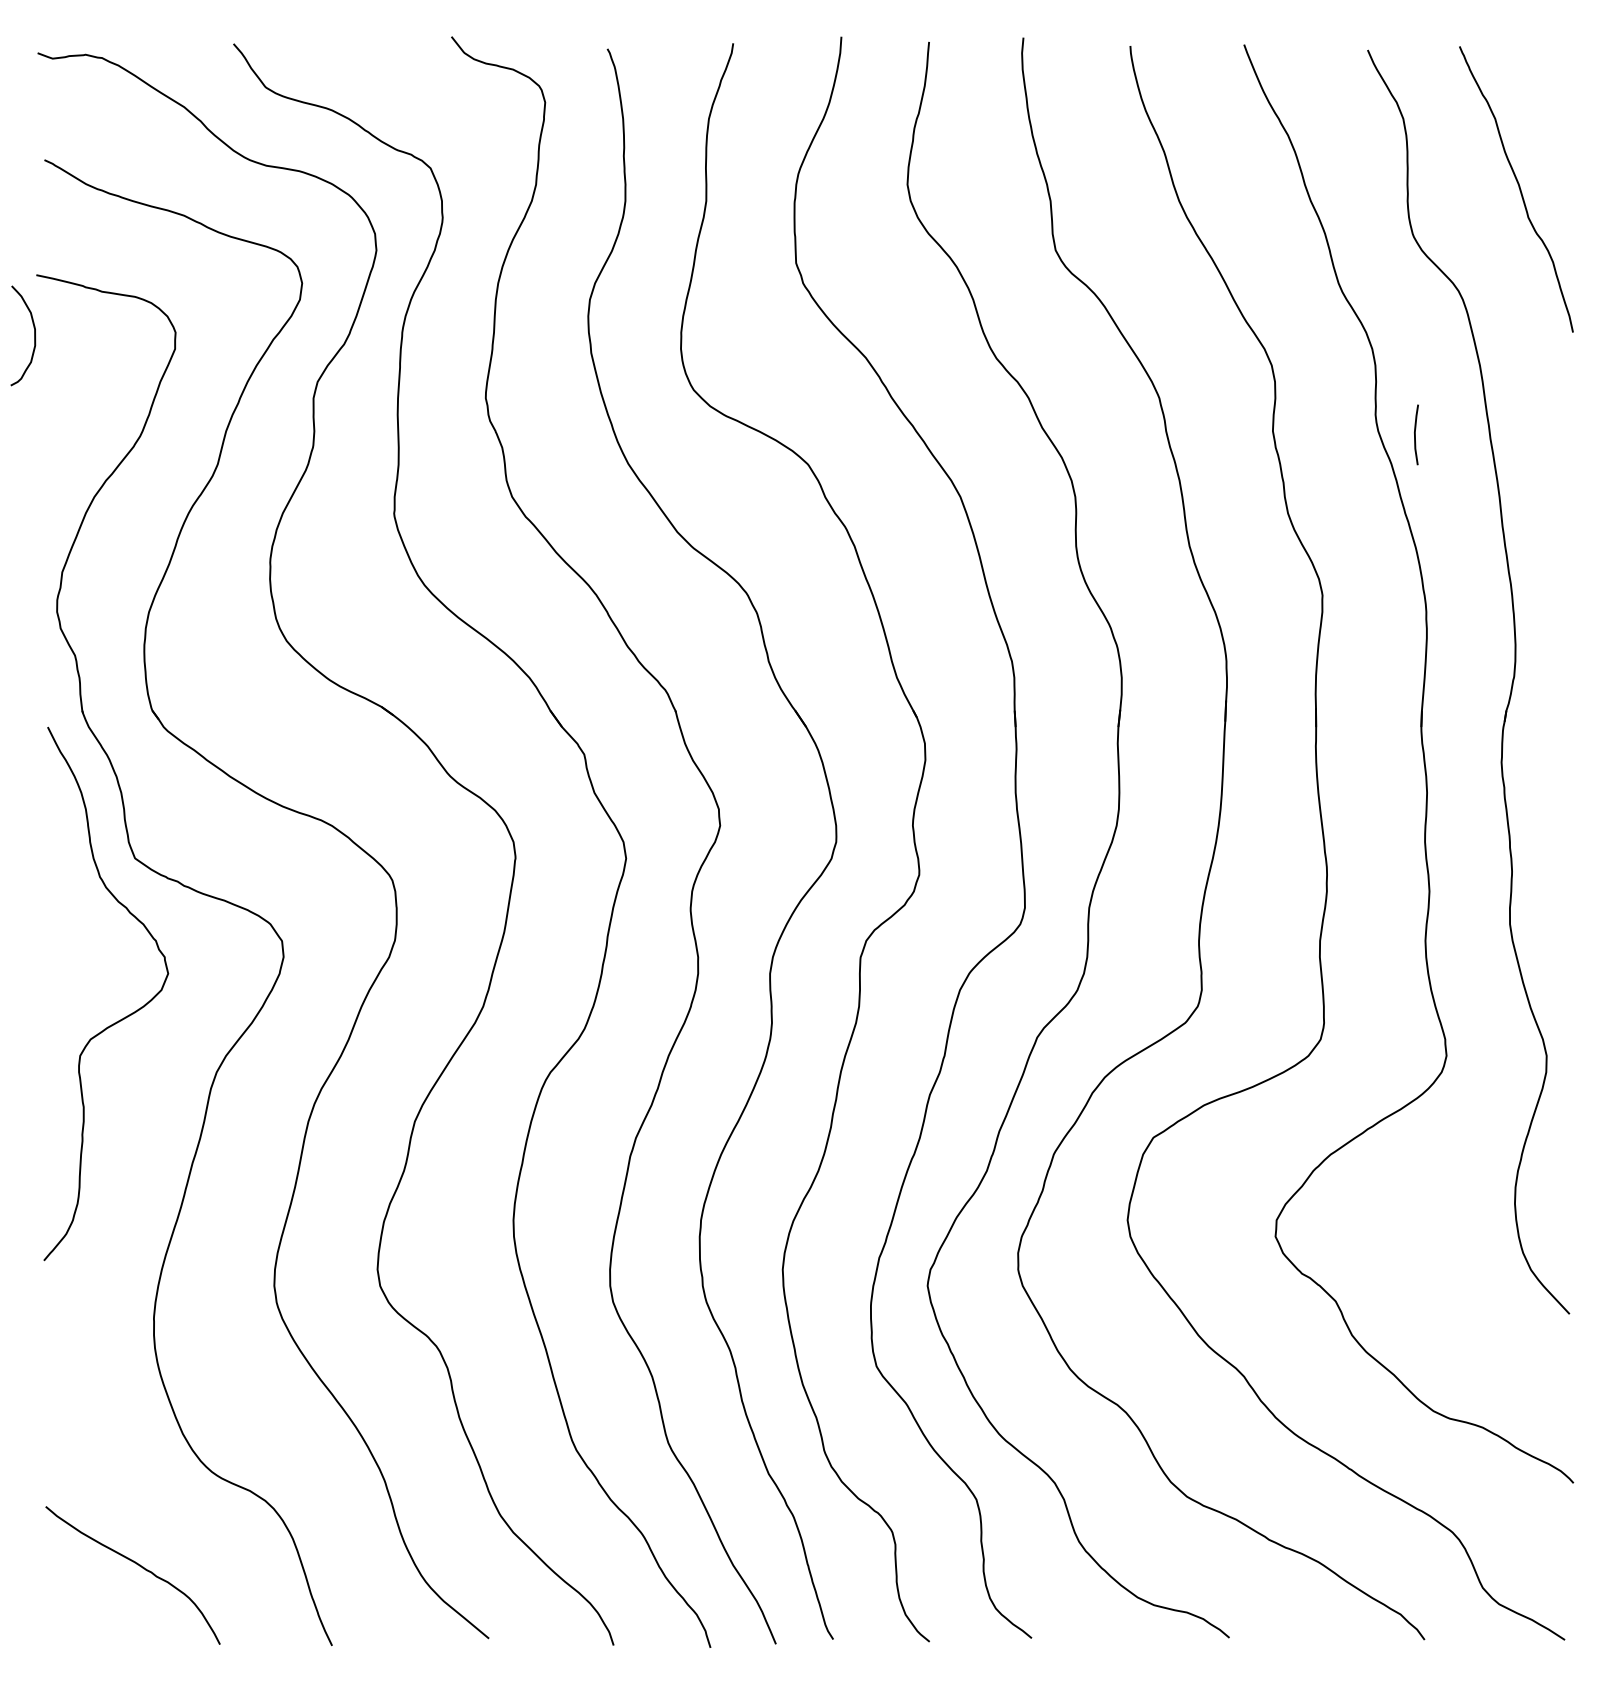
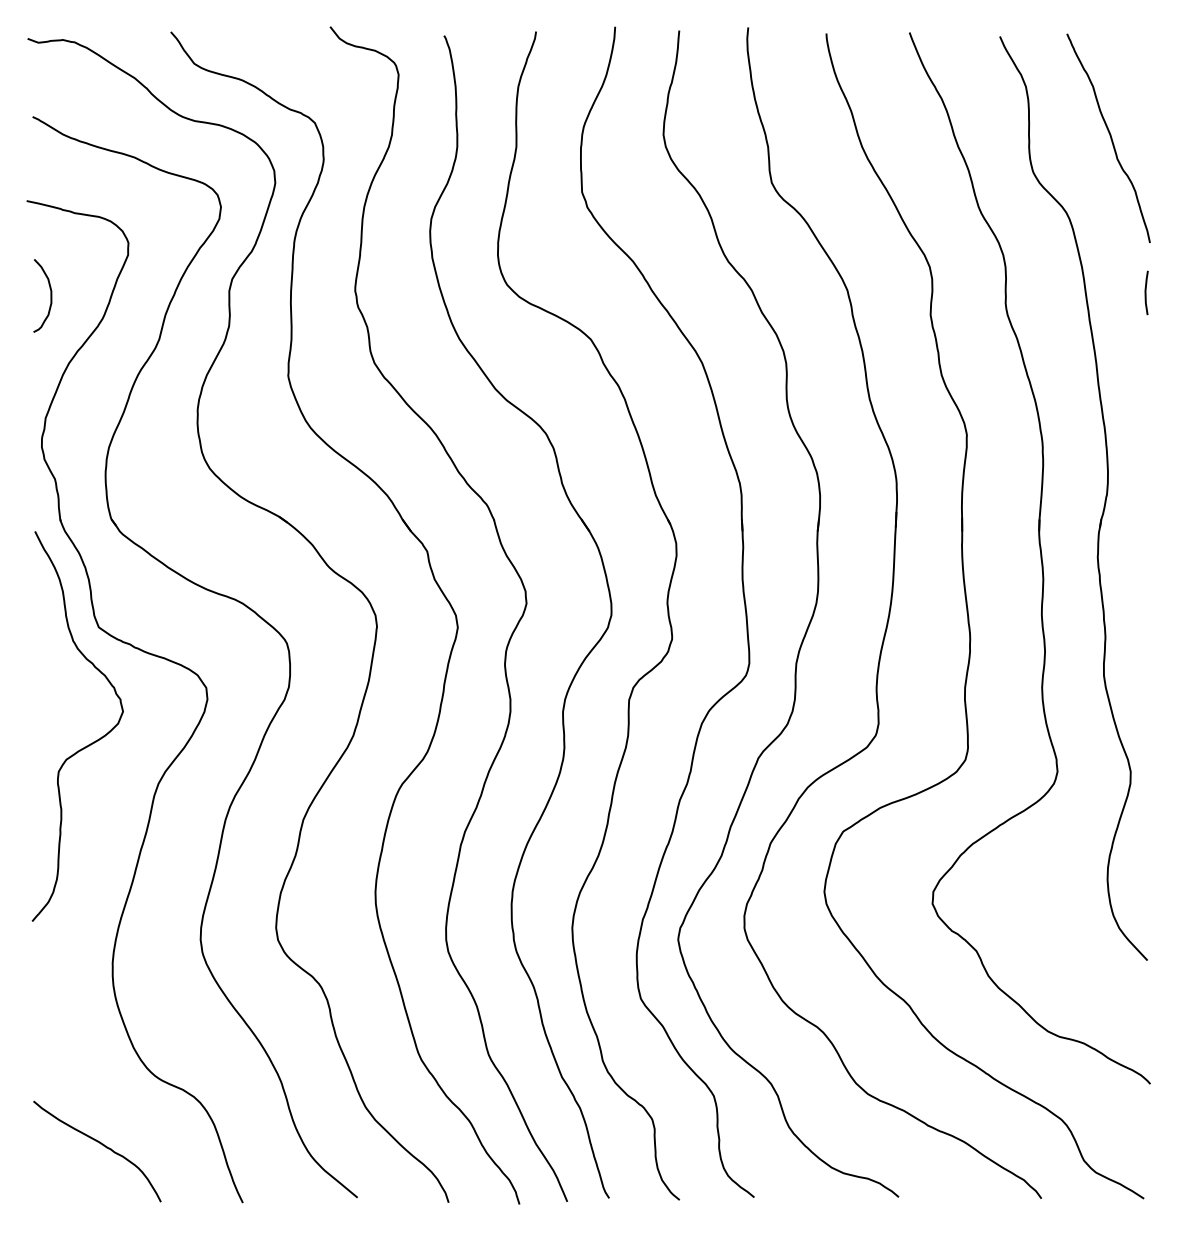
curve: (34, 335) -> (50, 295), moved
line: (1415, 434) -> (1145, 292), moved

